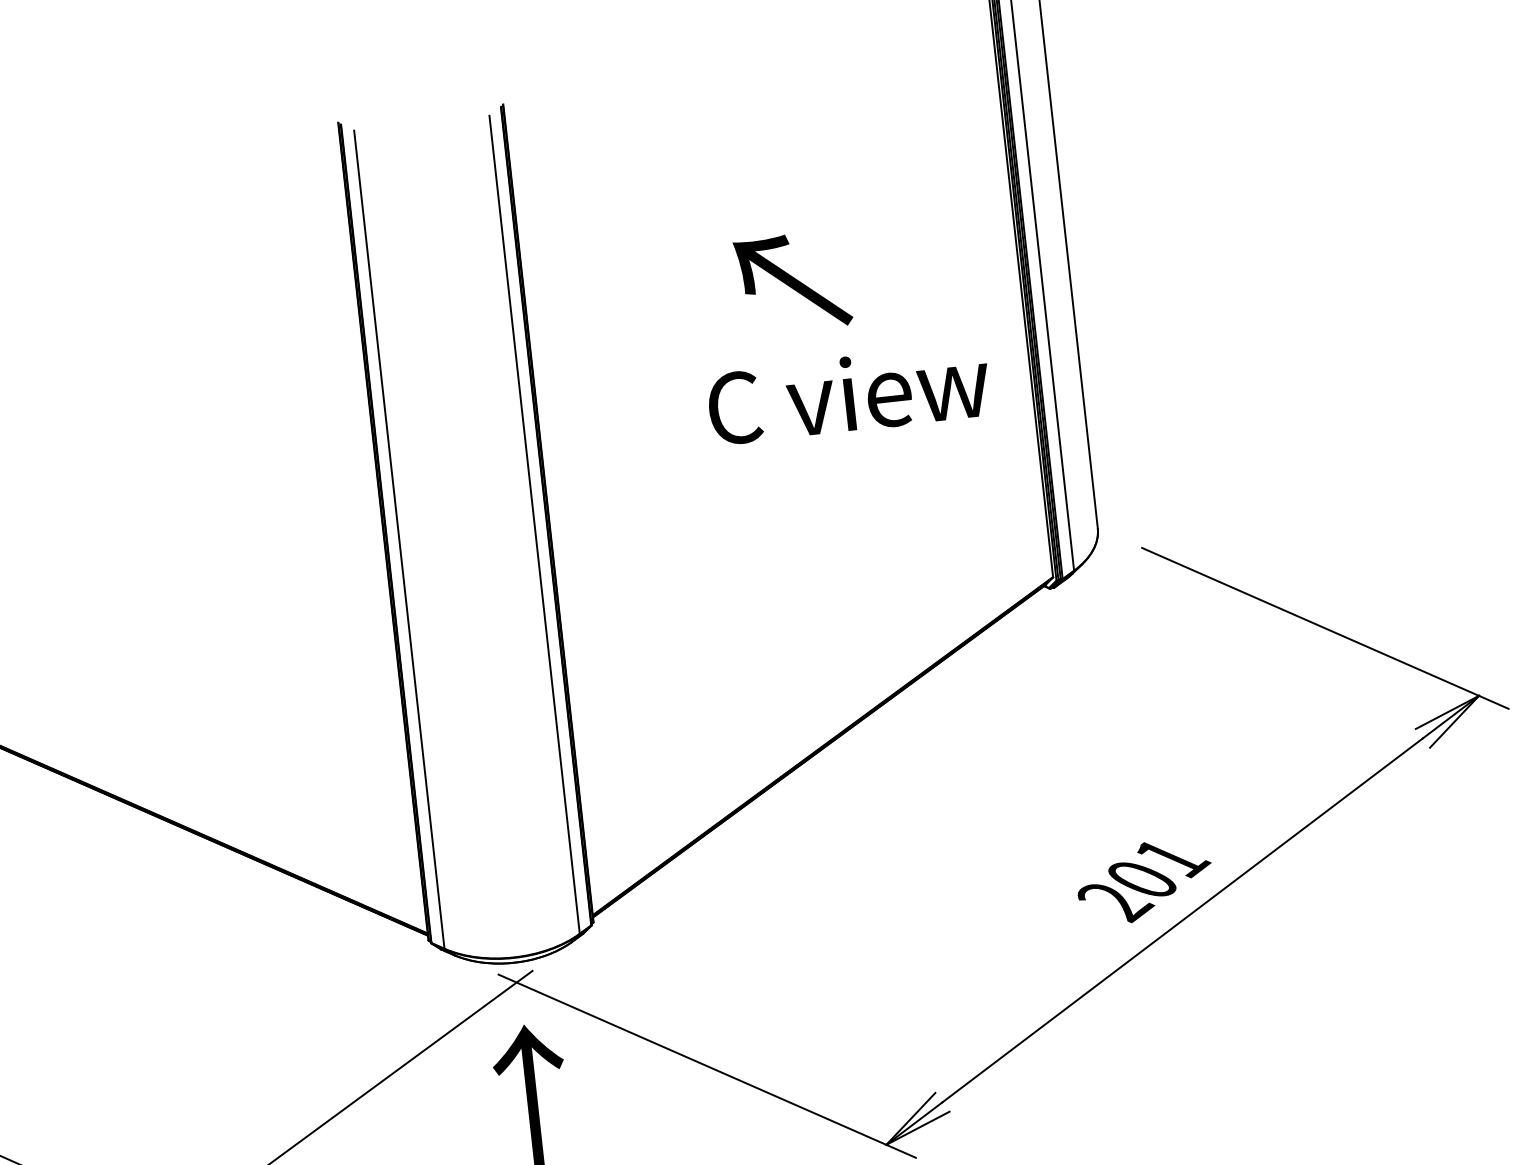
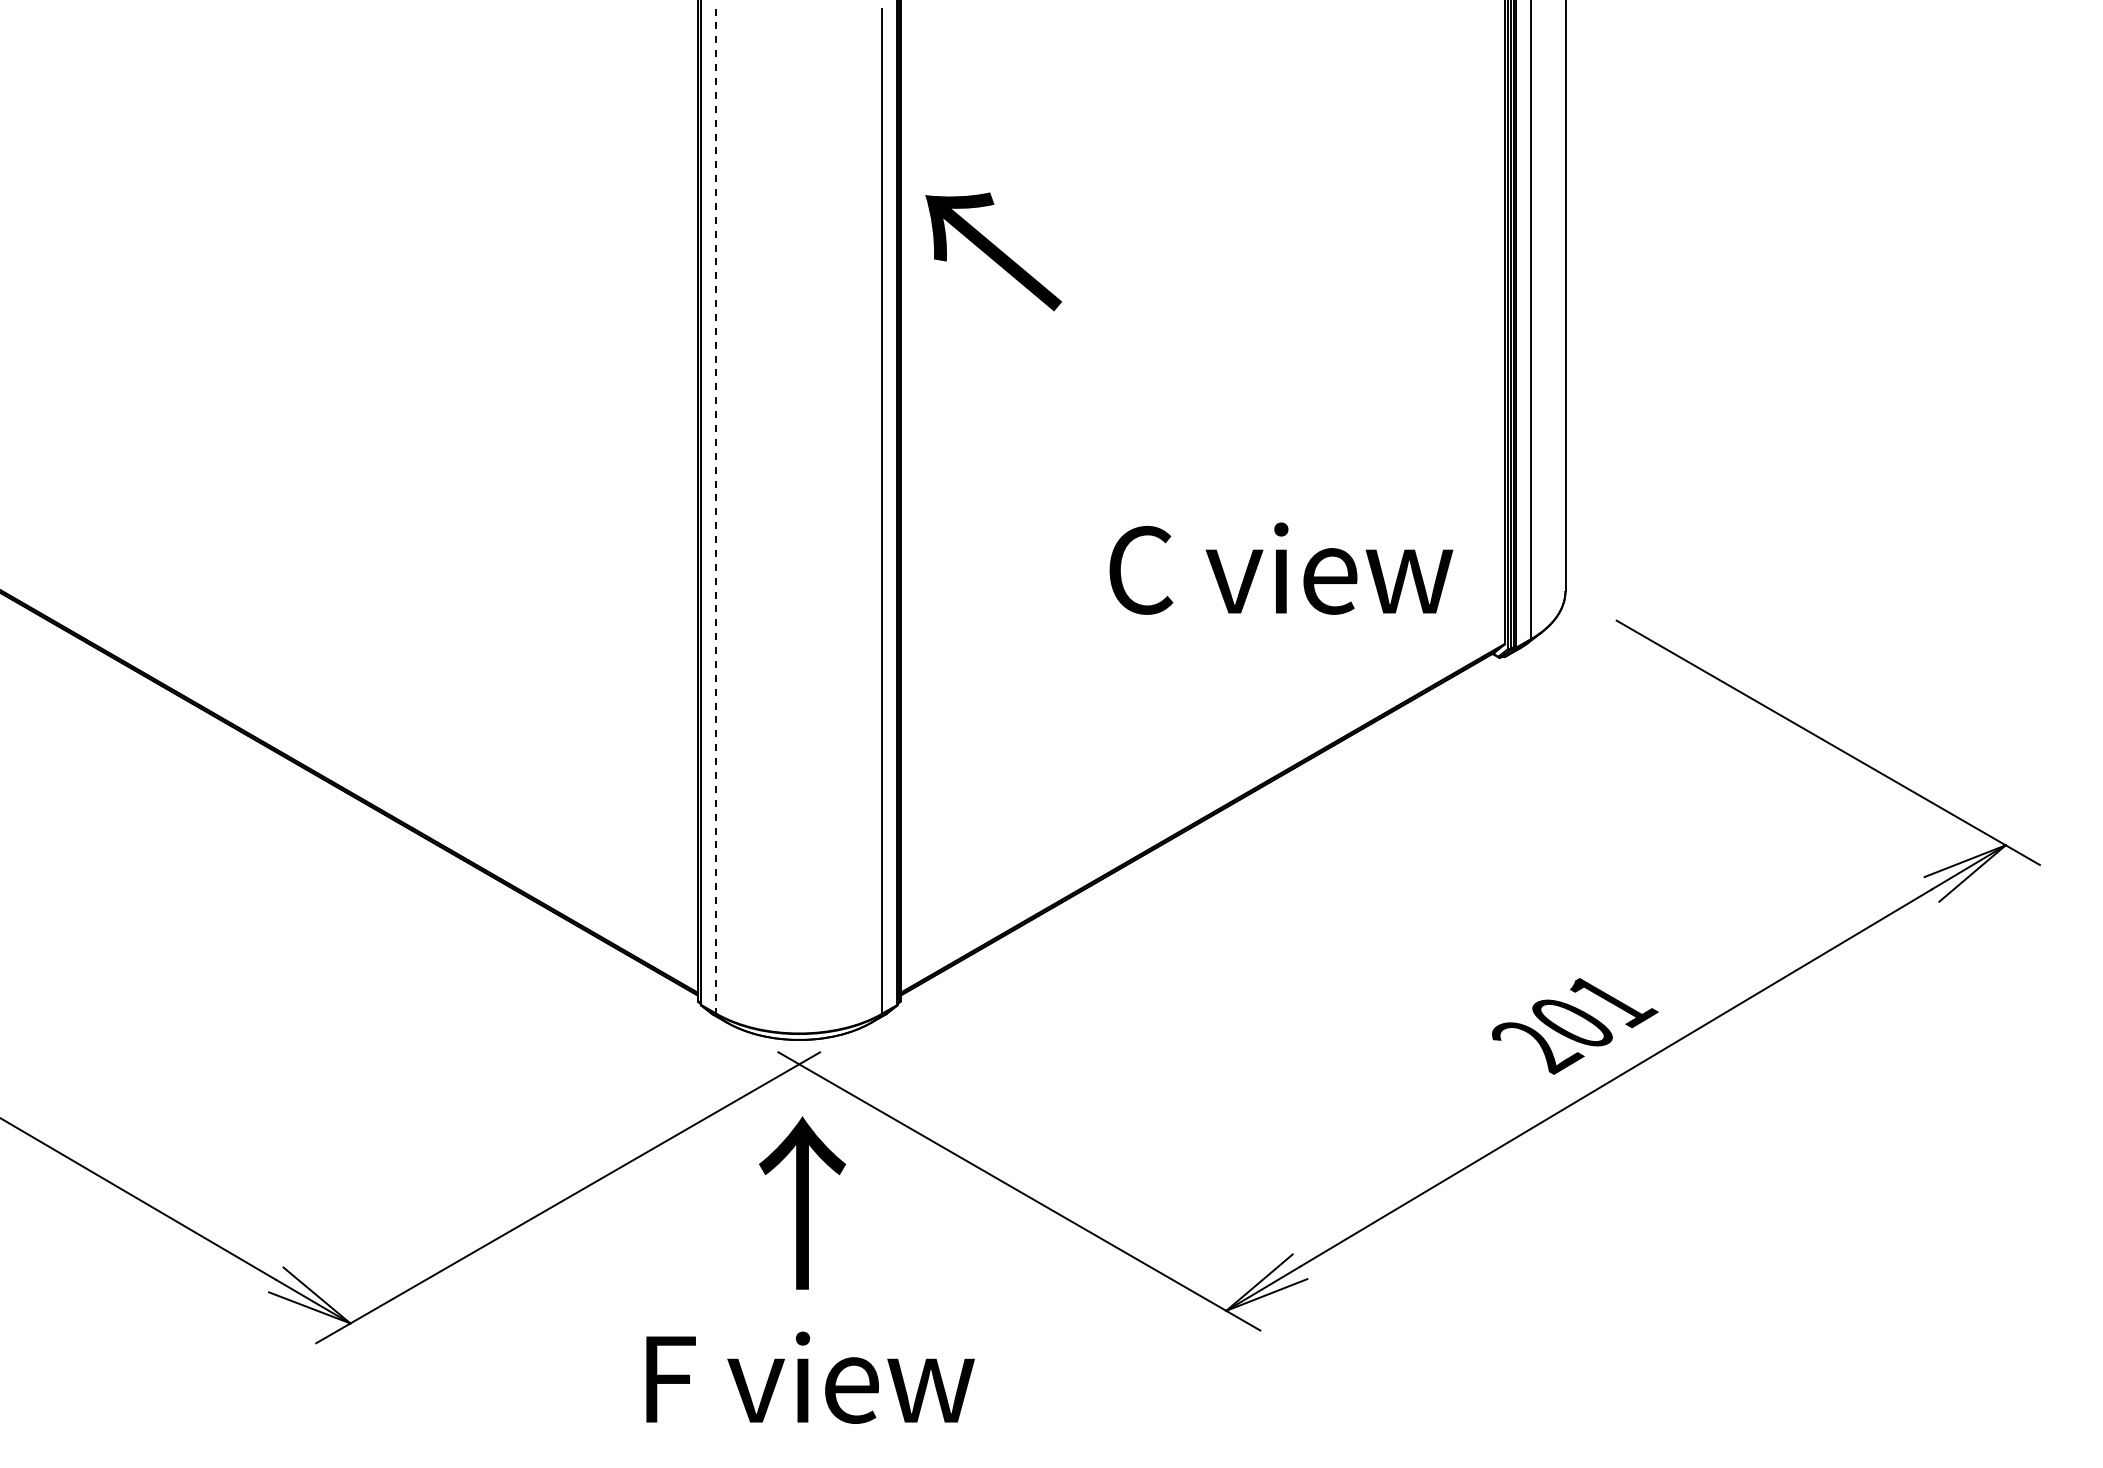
text: (793, 282) -> (993, 251), moved
text: (848, 394) -> (1281, 568), moved
line: (399, 540) -> (716, 511), solid -> dashed

